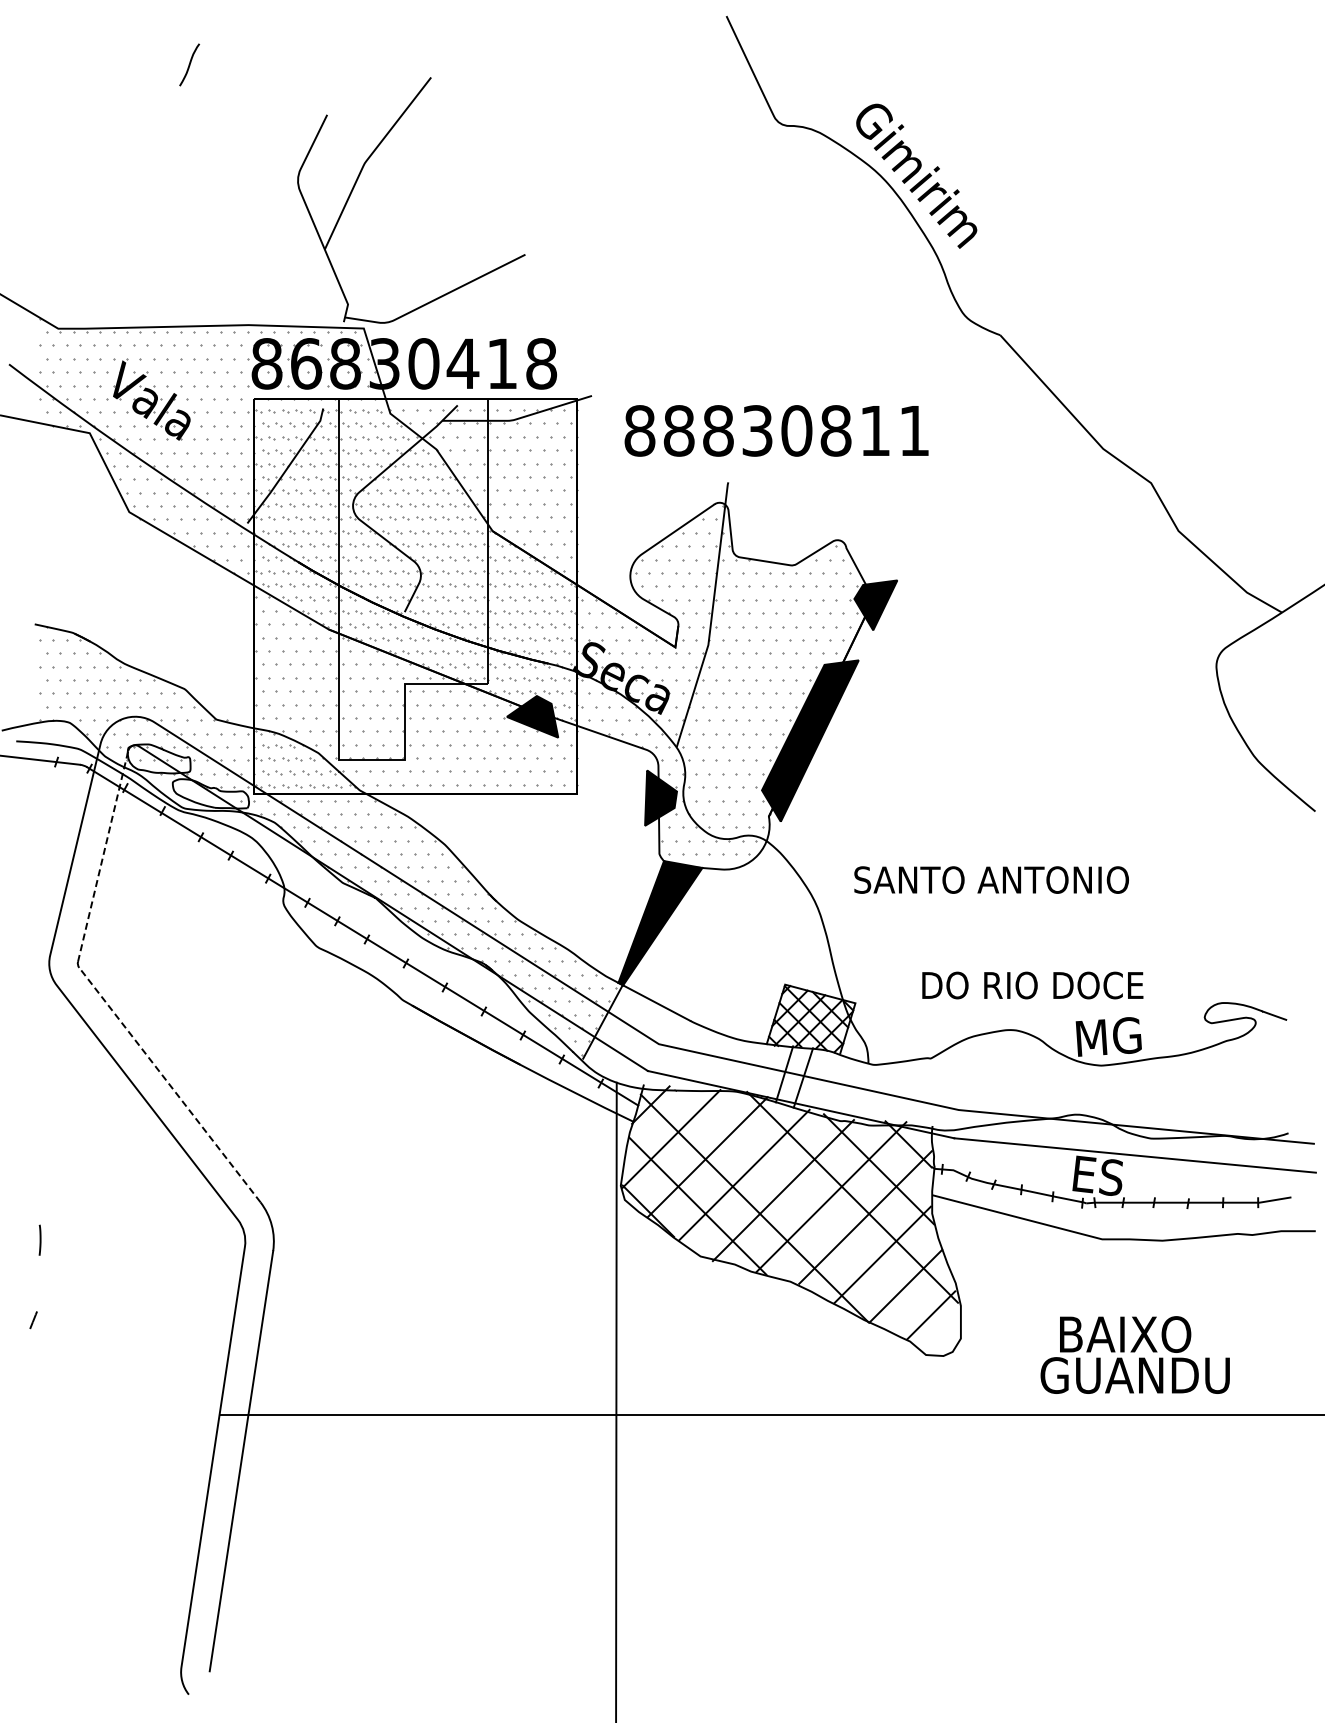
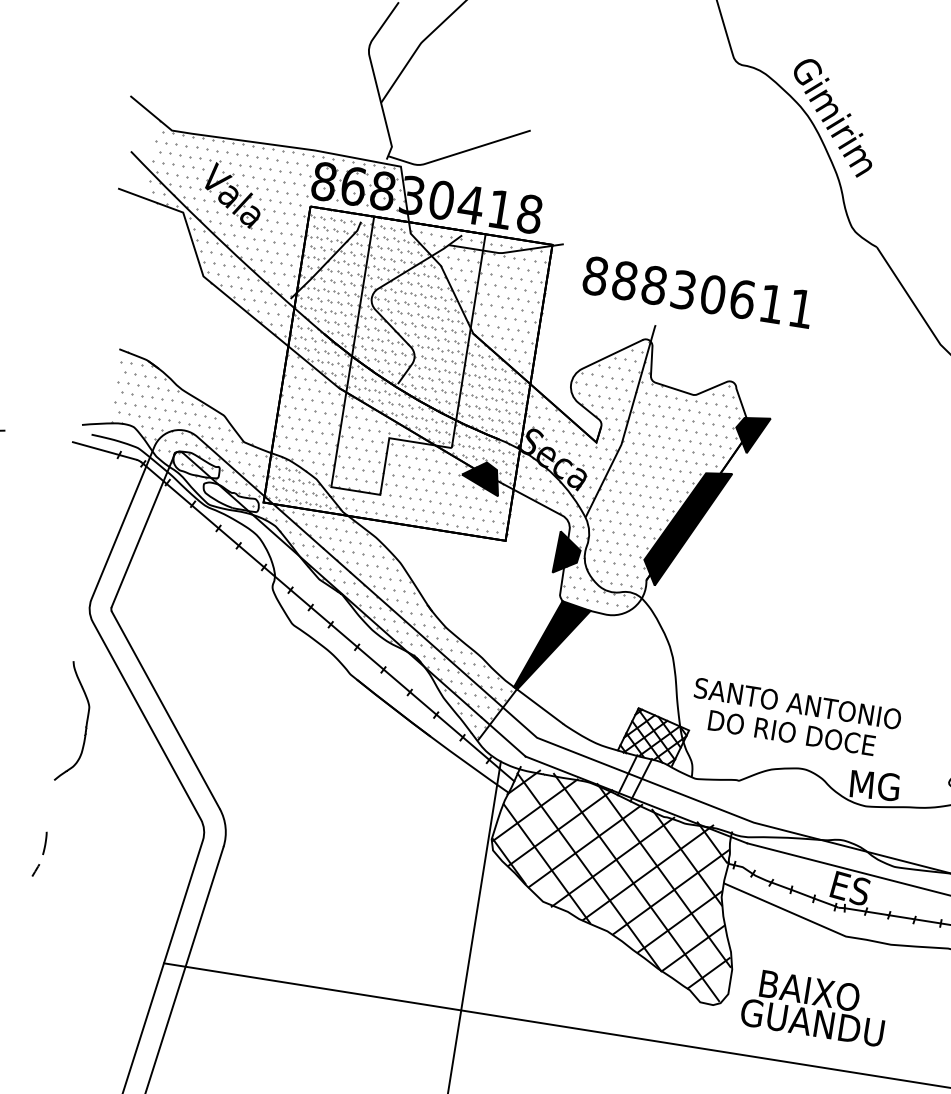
text: (835, 430) -> (742, 299), 88830811 -> 88830611
line: (103, 855) -> (143, 530), dashed -> solid
text: (991, 879) -> (797, 703), moved
text: (1032, 985) -> (791, 733), moved
line: (169, 1084) -> (165, 709), dashed -> solid
curve: (68, 1119) -> (85, 724), added
line: (819, 1218) -> (636, 887), added
line: (39, 1239) -> (44, 842), moved
text: (1134, 1354) -> (814, 1006), moved

